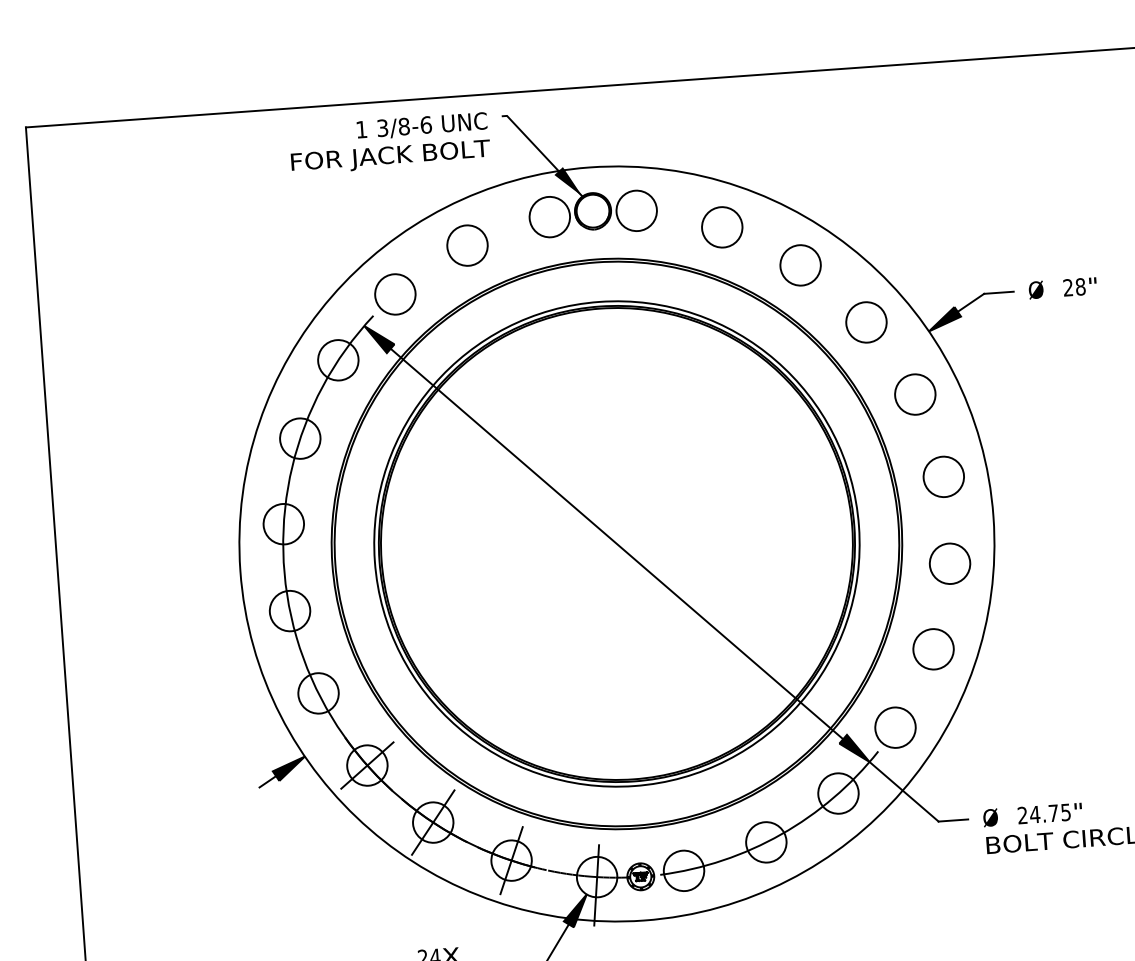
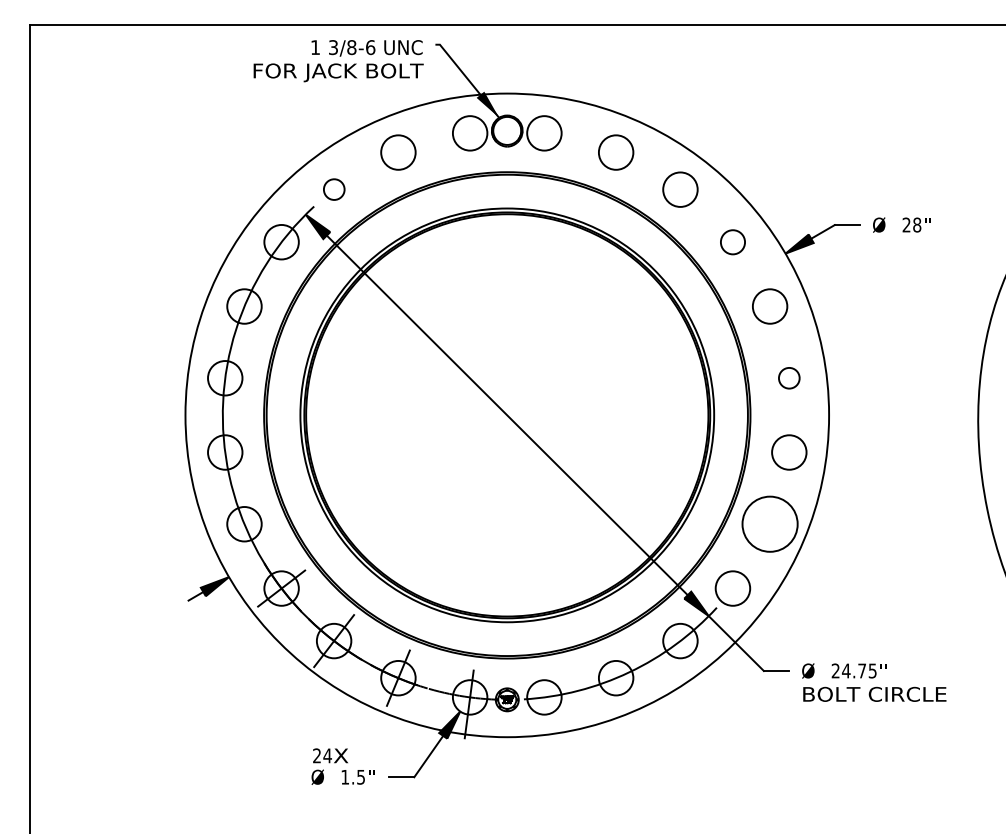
circle: (395, 294) -> (334, 189), size x0.6
circle: (865, 322) -> (732, 242), size x0.7
circle: (944, 477) -> (789, 378), size x0.6
circle: (932, 649) -> (769, 524), size x1.6

